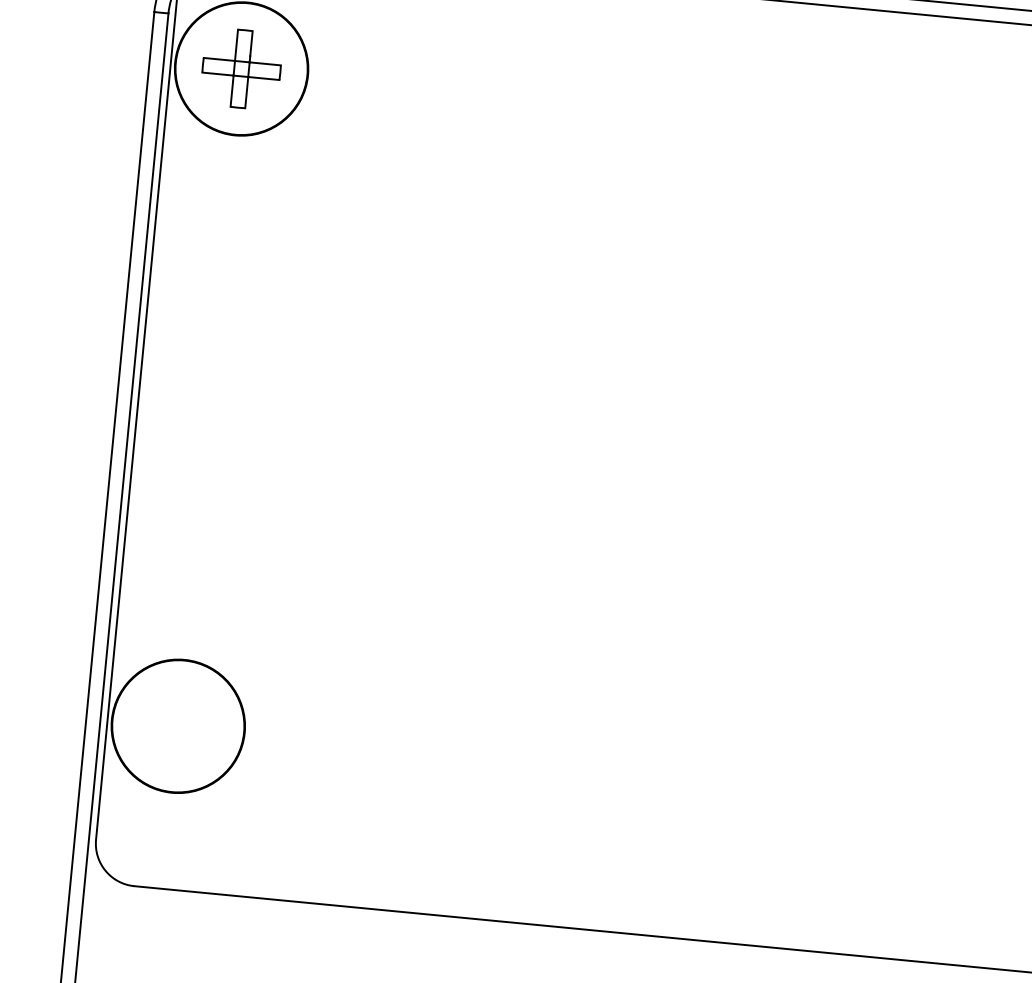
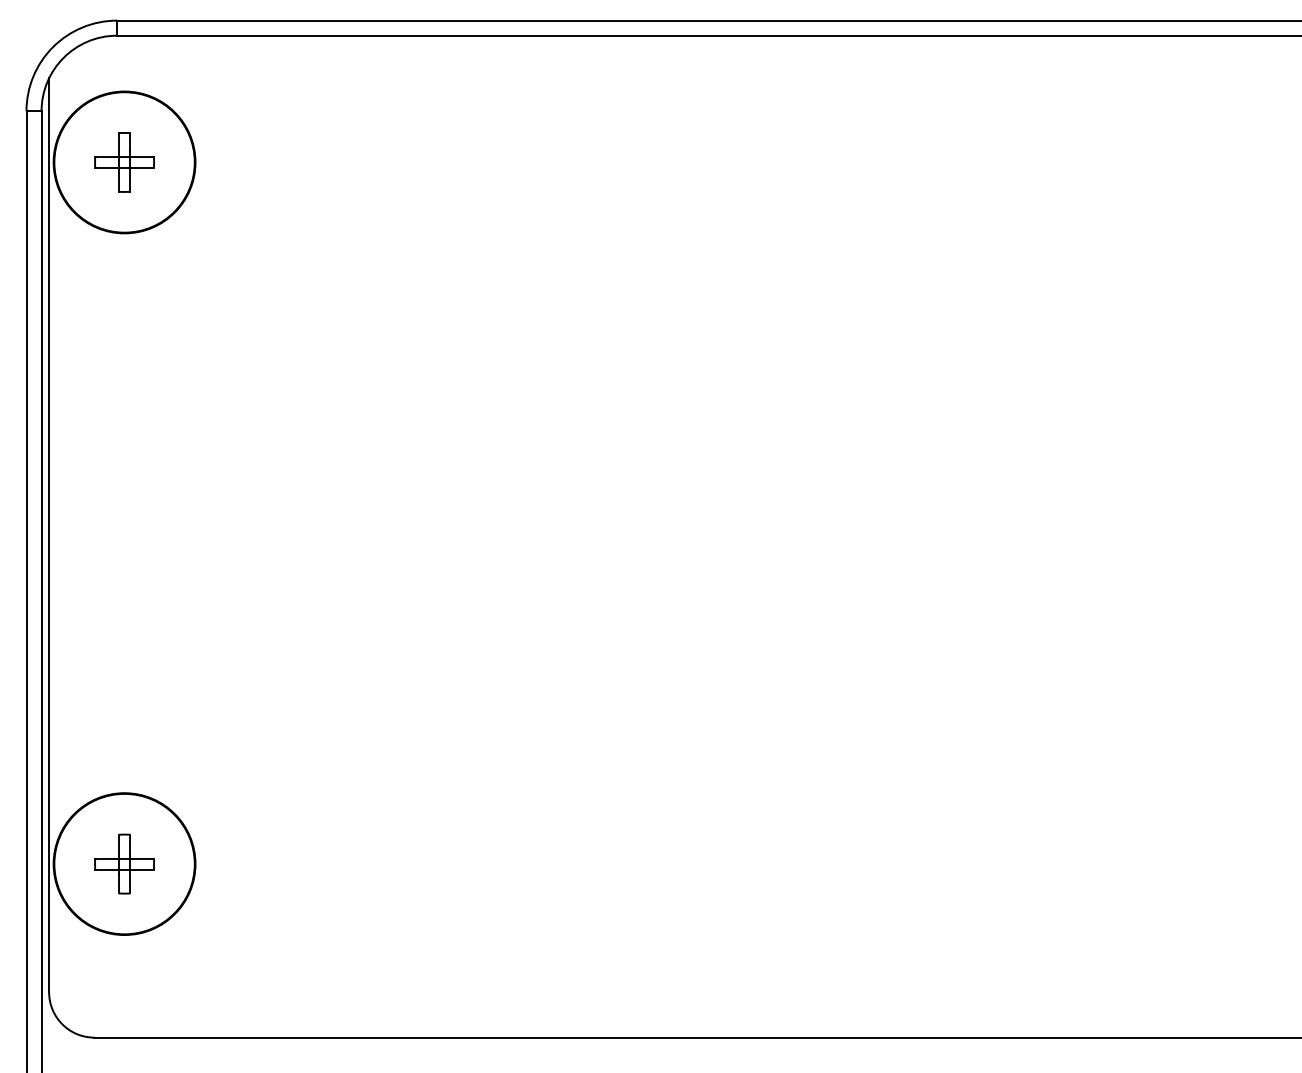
part: (241, 69) -> (124, 162), size x0.71
part: (178, 725) -> (124, 863), added

